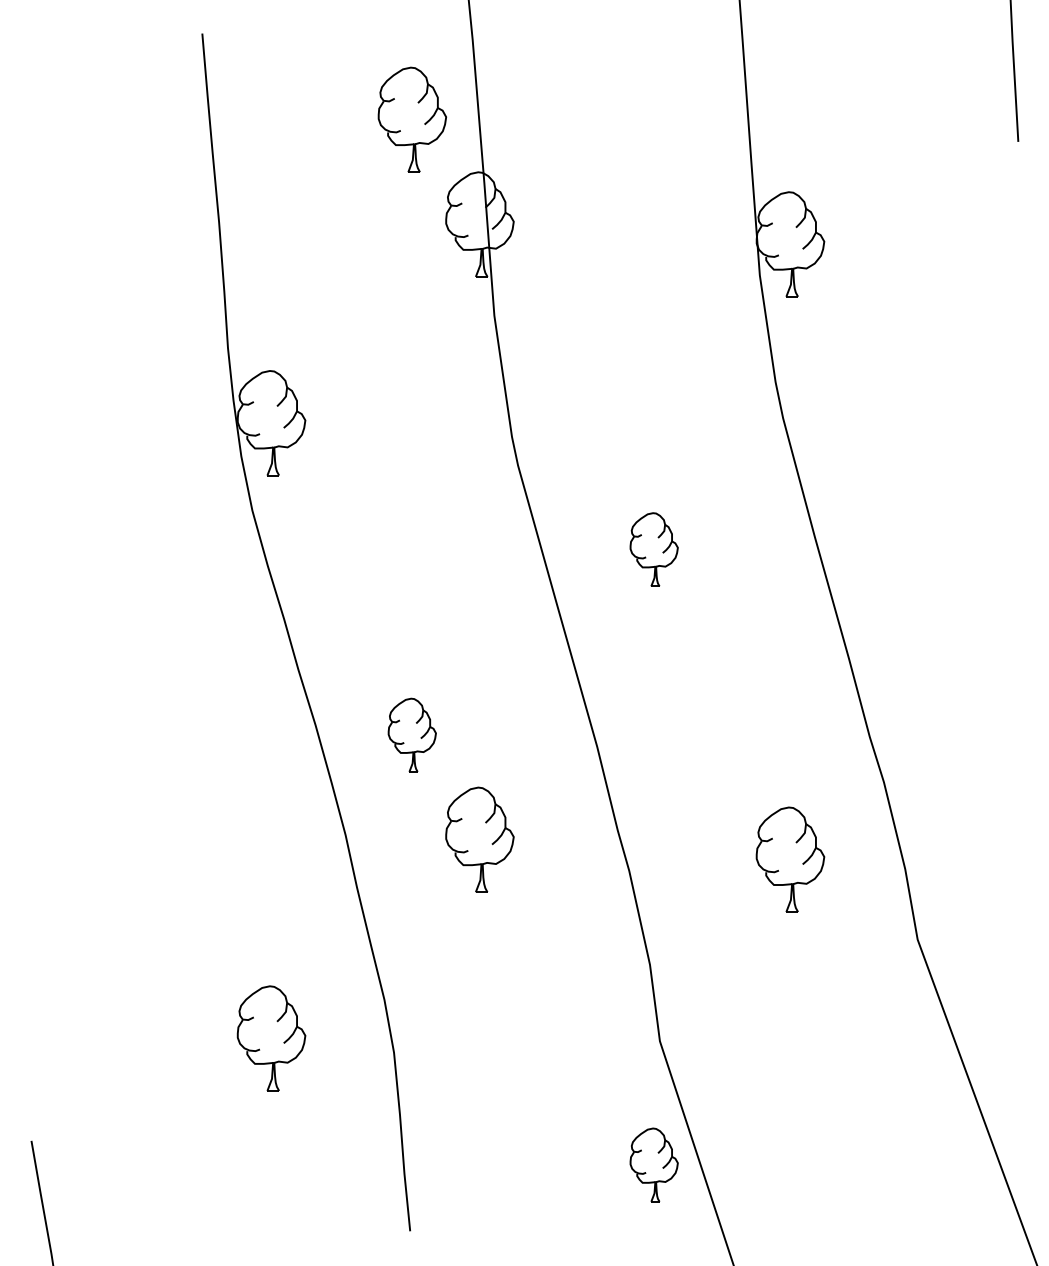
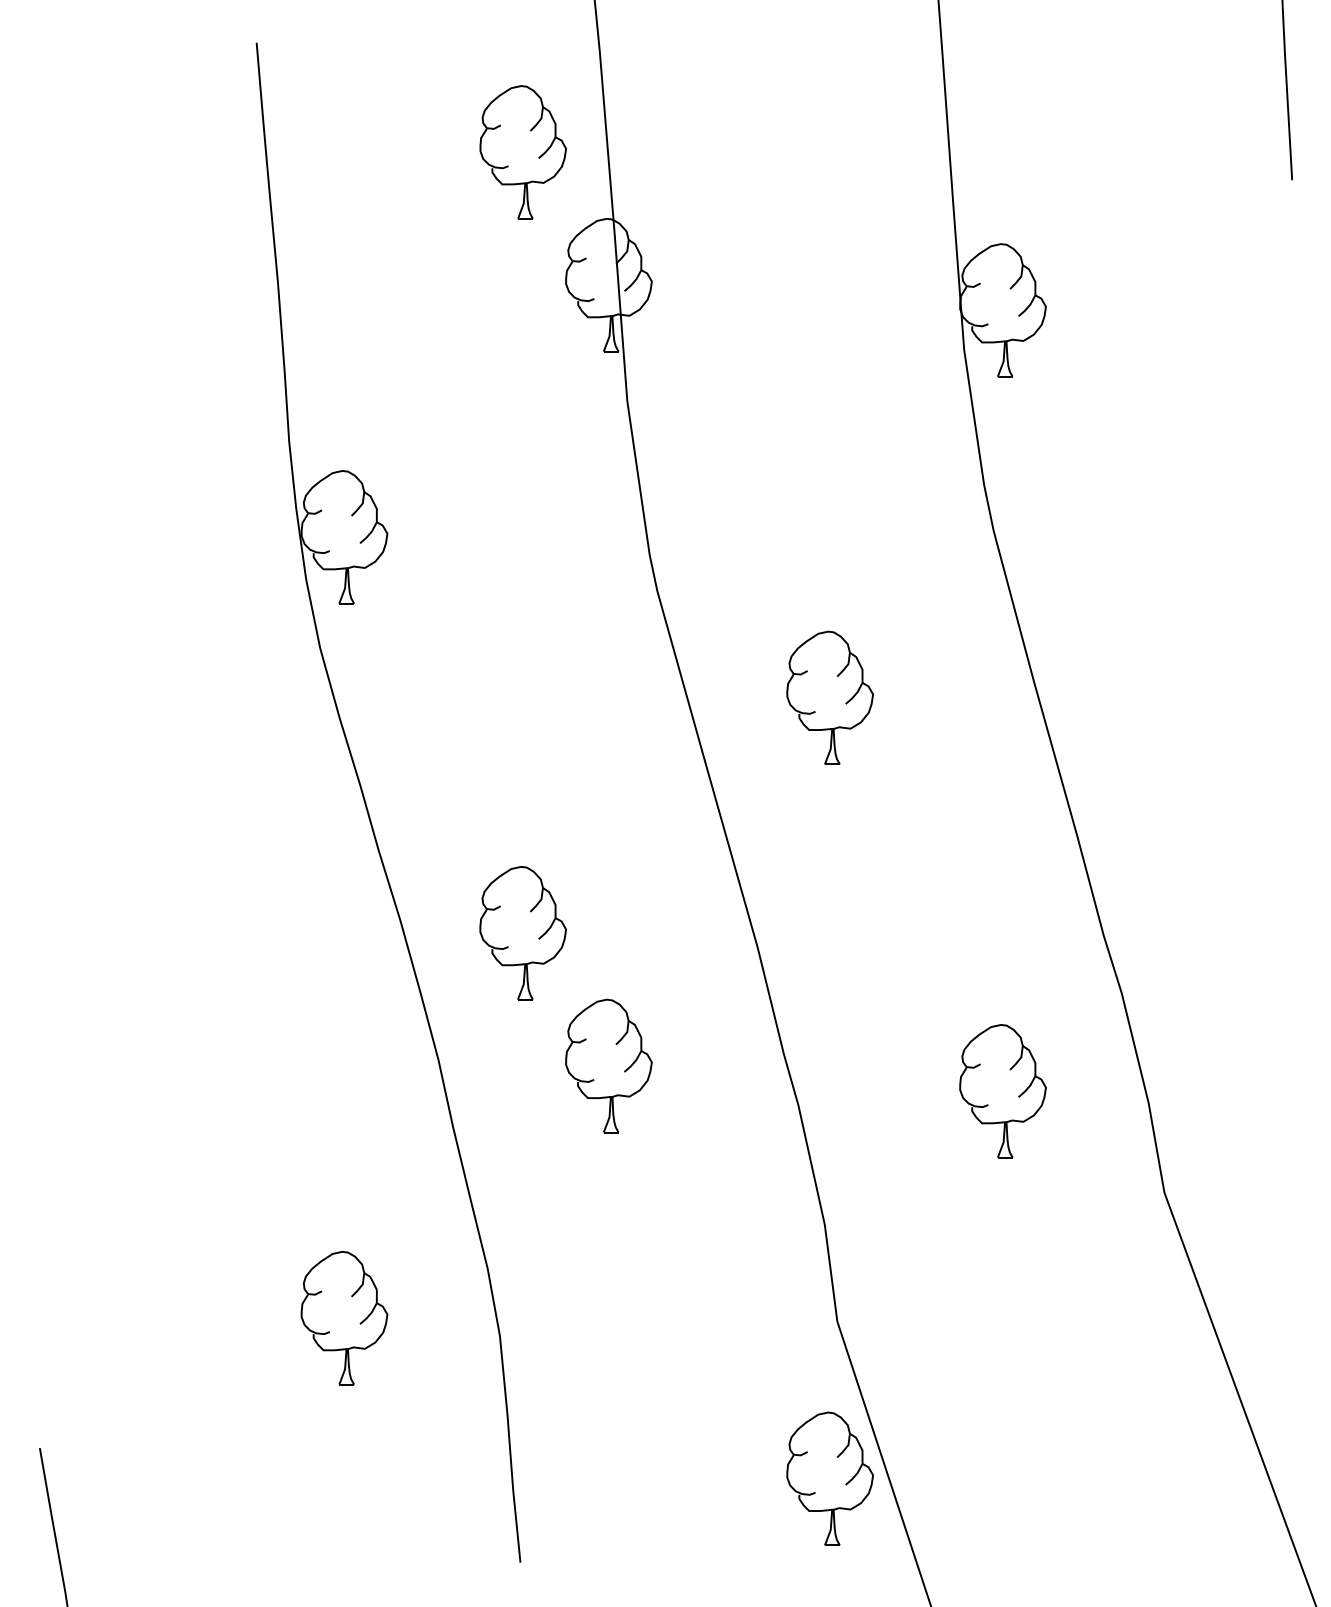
part: (653, 549) -> (829, 697), size x1.43
part: (411, 735) -> (522, 933), size x1.43
part: (653, 1164) -> (829, 1478), size x1.43

